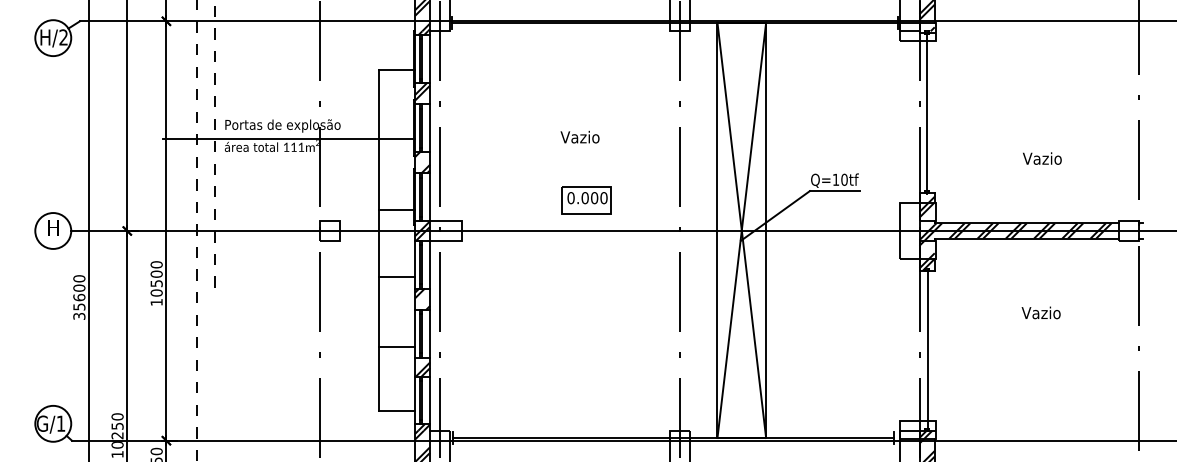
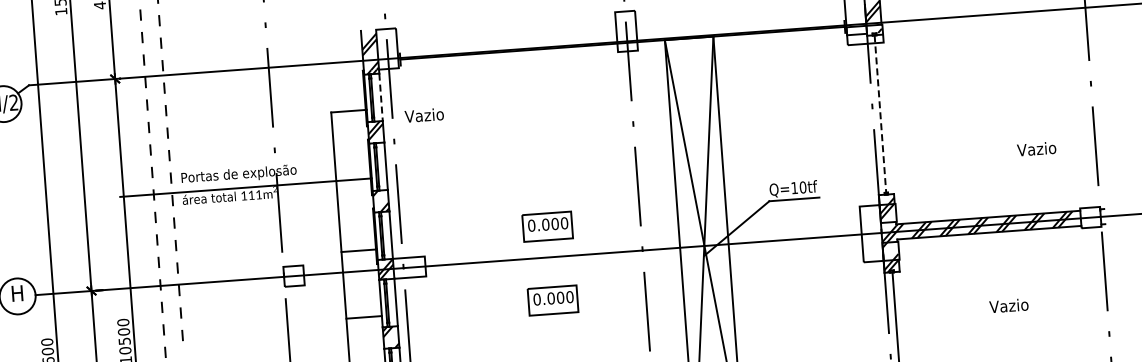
line: (430, 59) -> (381, 97), solid -> dashed
line: (927, 114) -> (881, 116), solid -> dashed
text: (579, 136) -> (423, 114), moved
text: (1042, 158) -> (1036, 148), moved
part: (586, 274) -> (552, 300), added

